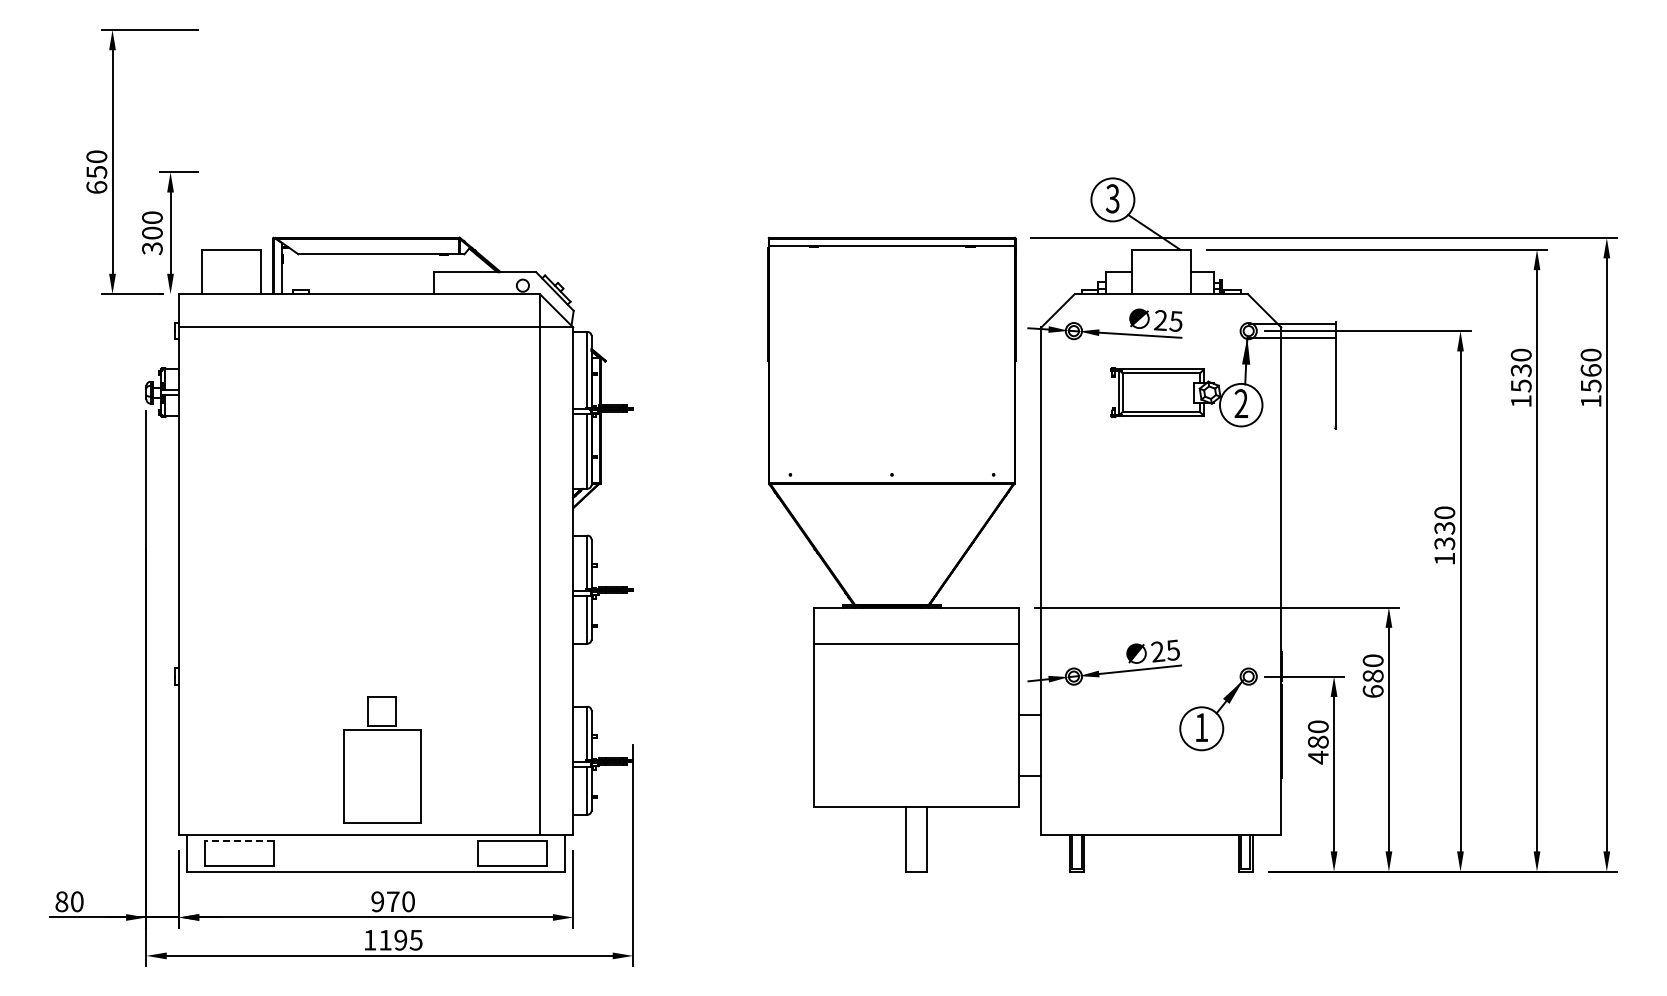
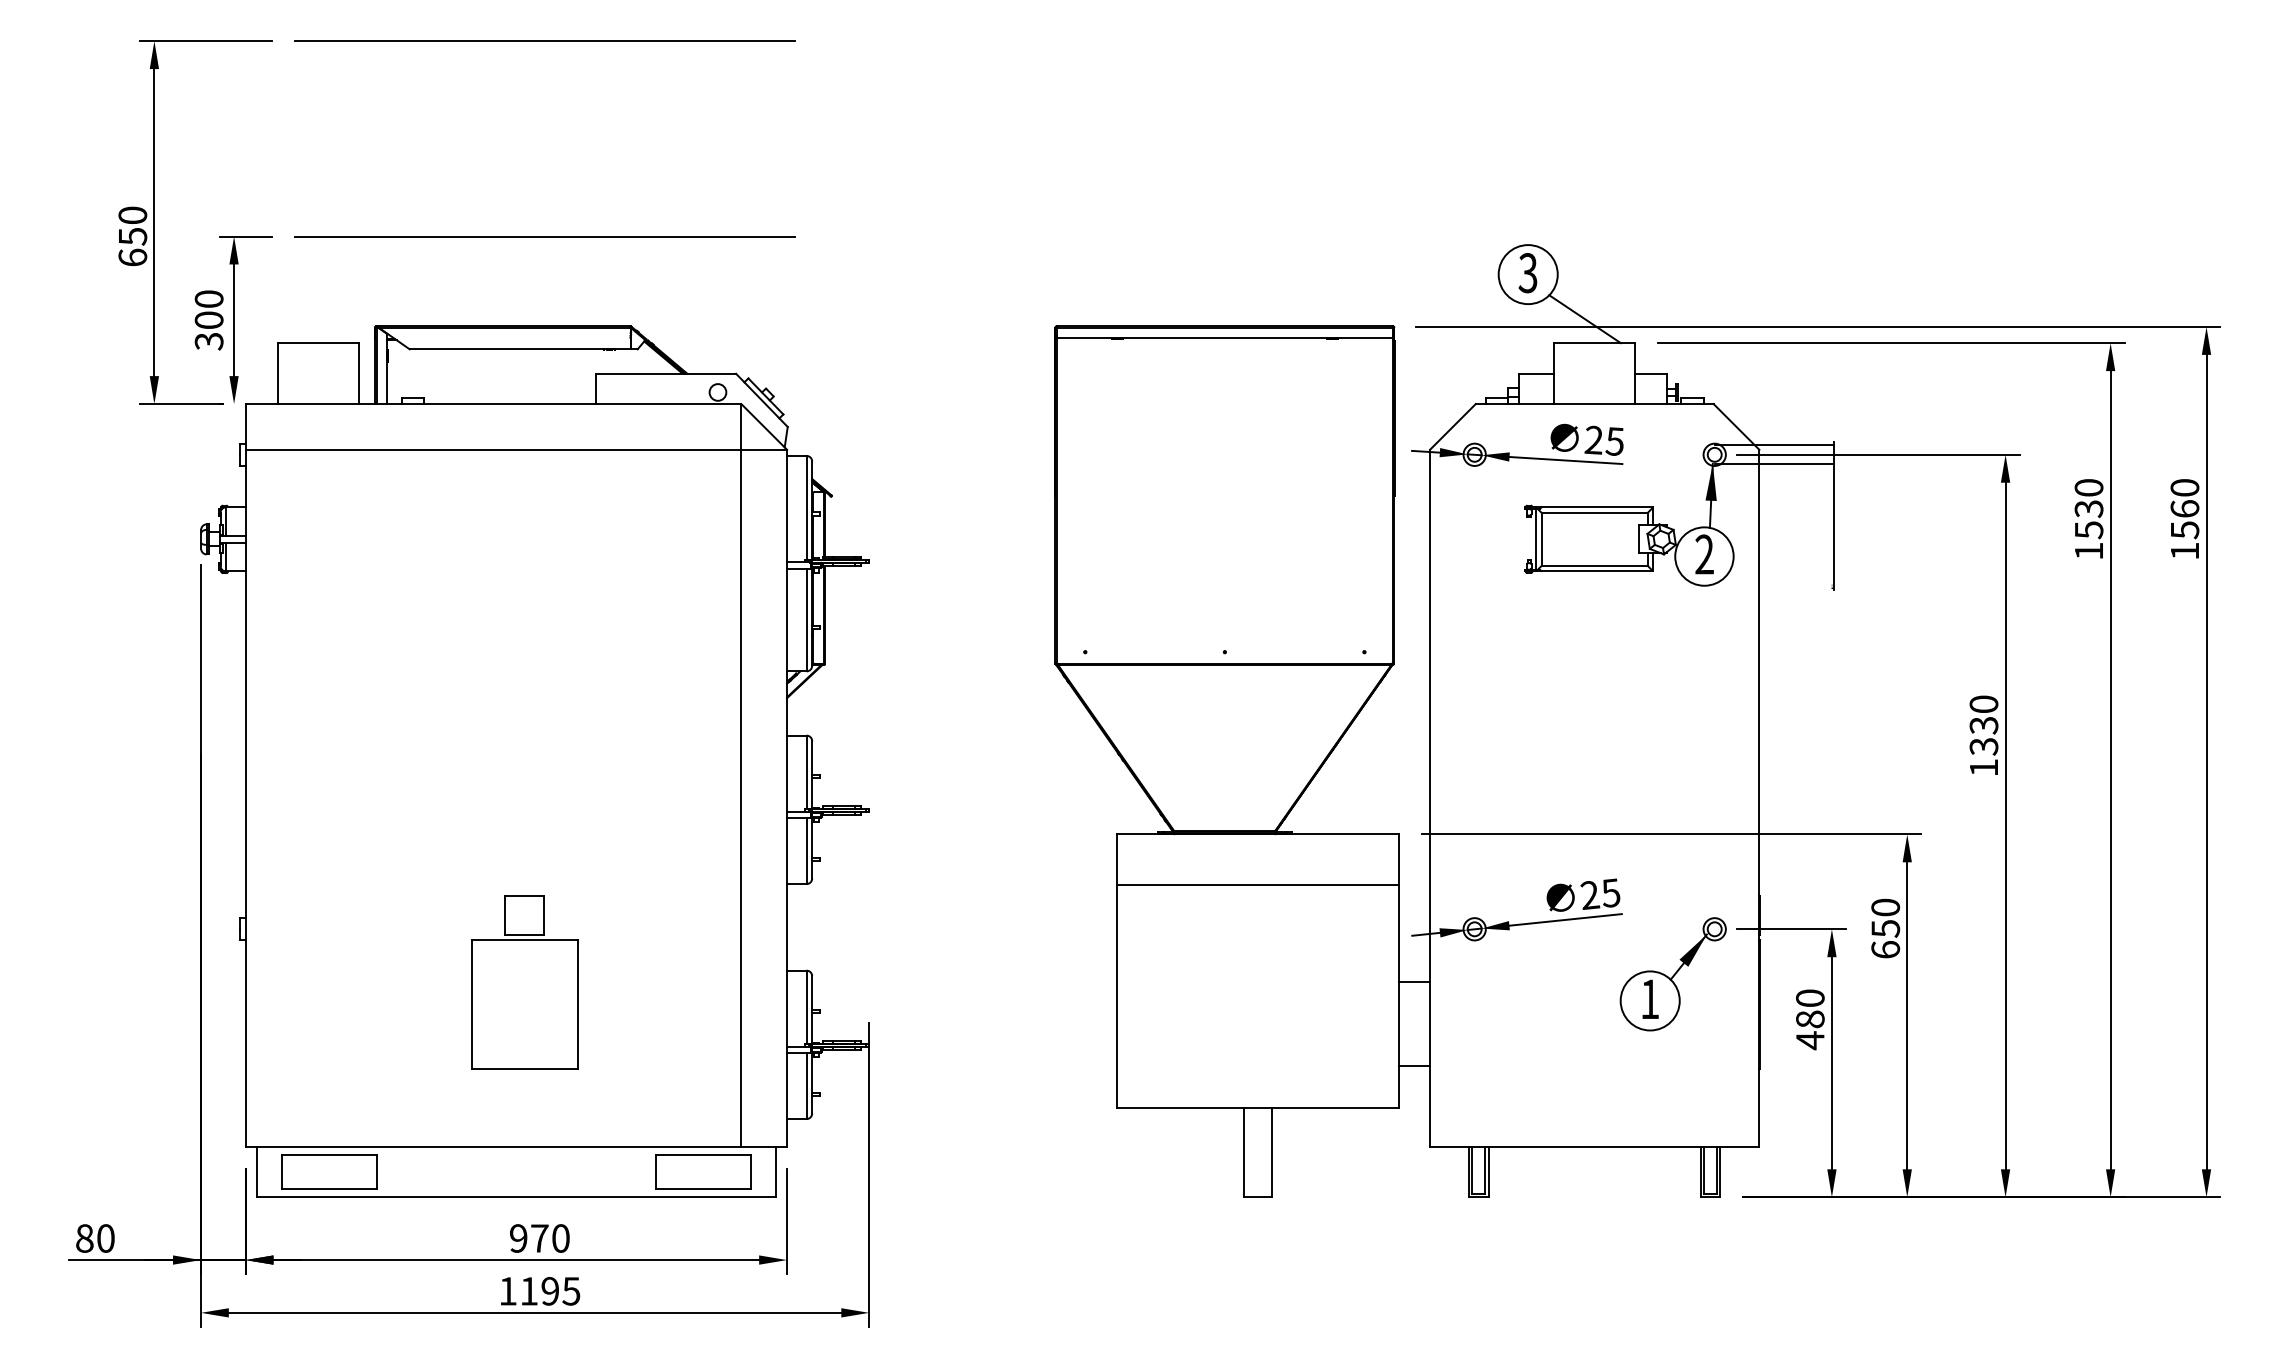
line: (396, 29) -> (544, 40), added
line: (396, 172) -> (544, 236), added
text: (1372, 675) -> (1884, 927), 680 -> 650
part: (382, 759) -> (525, 981), moved
line: (239, 841) -> (328, 1155), dashed -> solid

